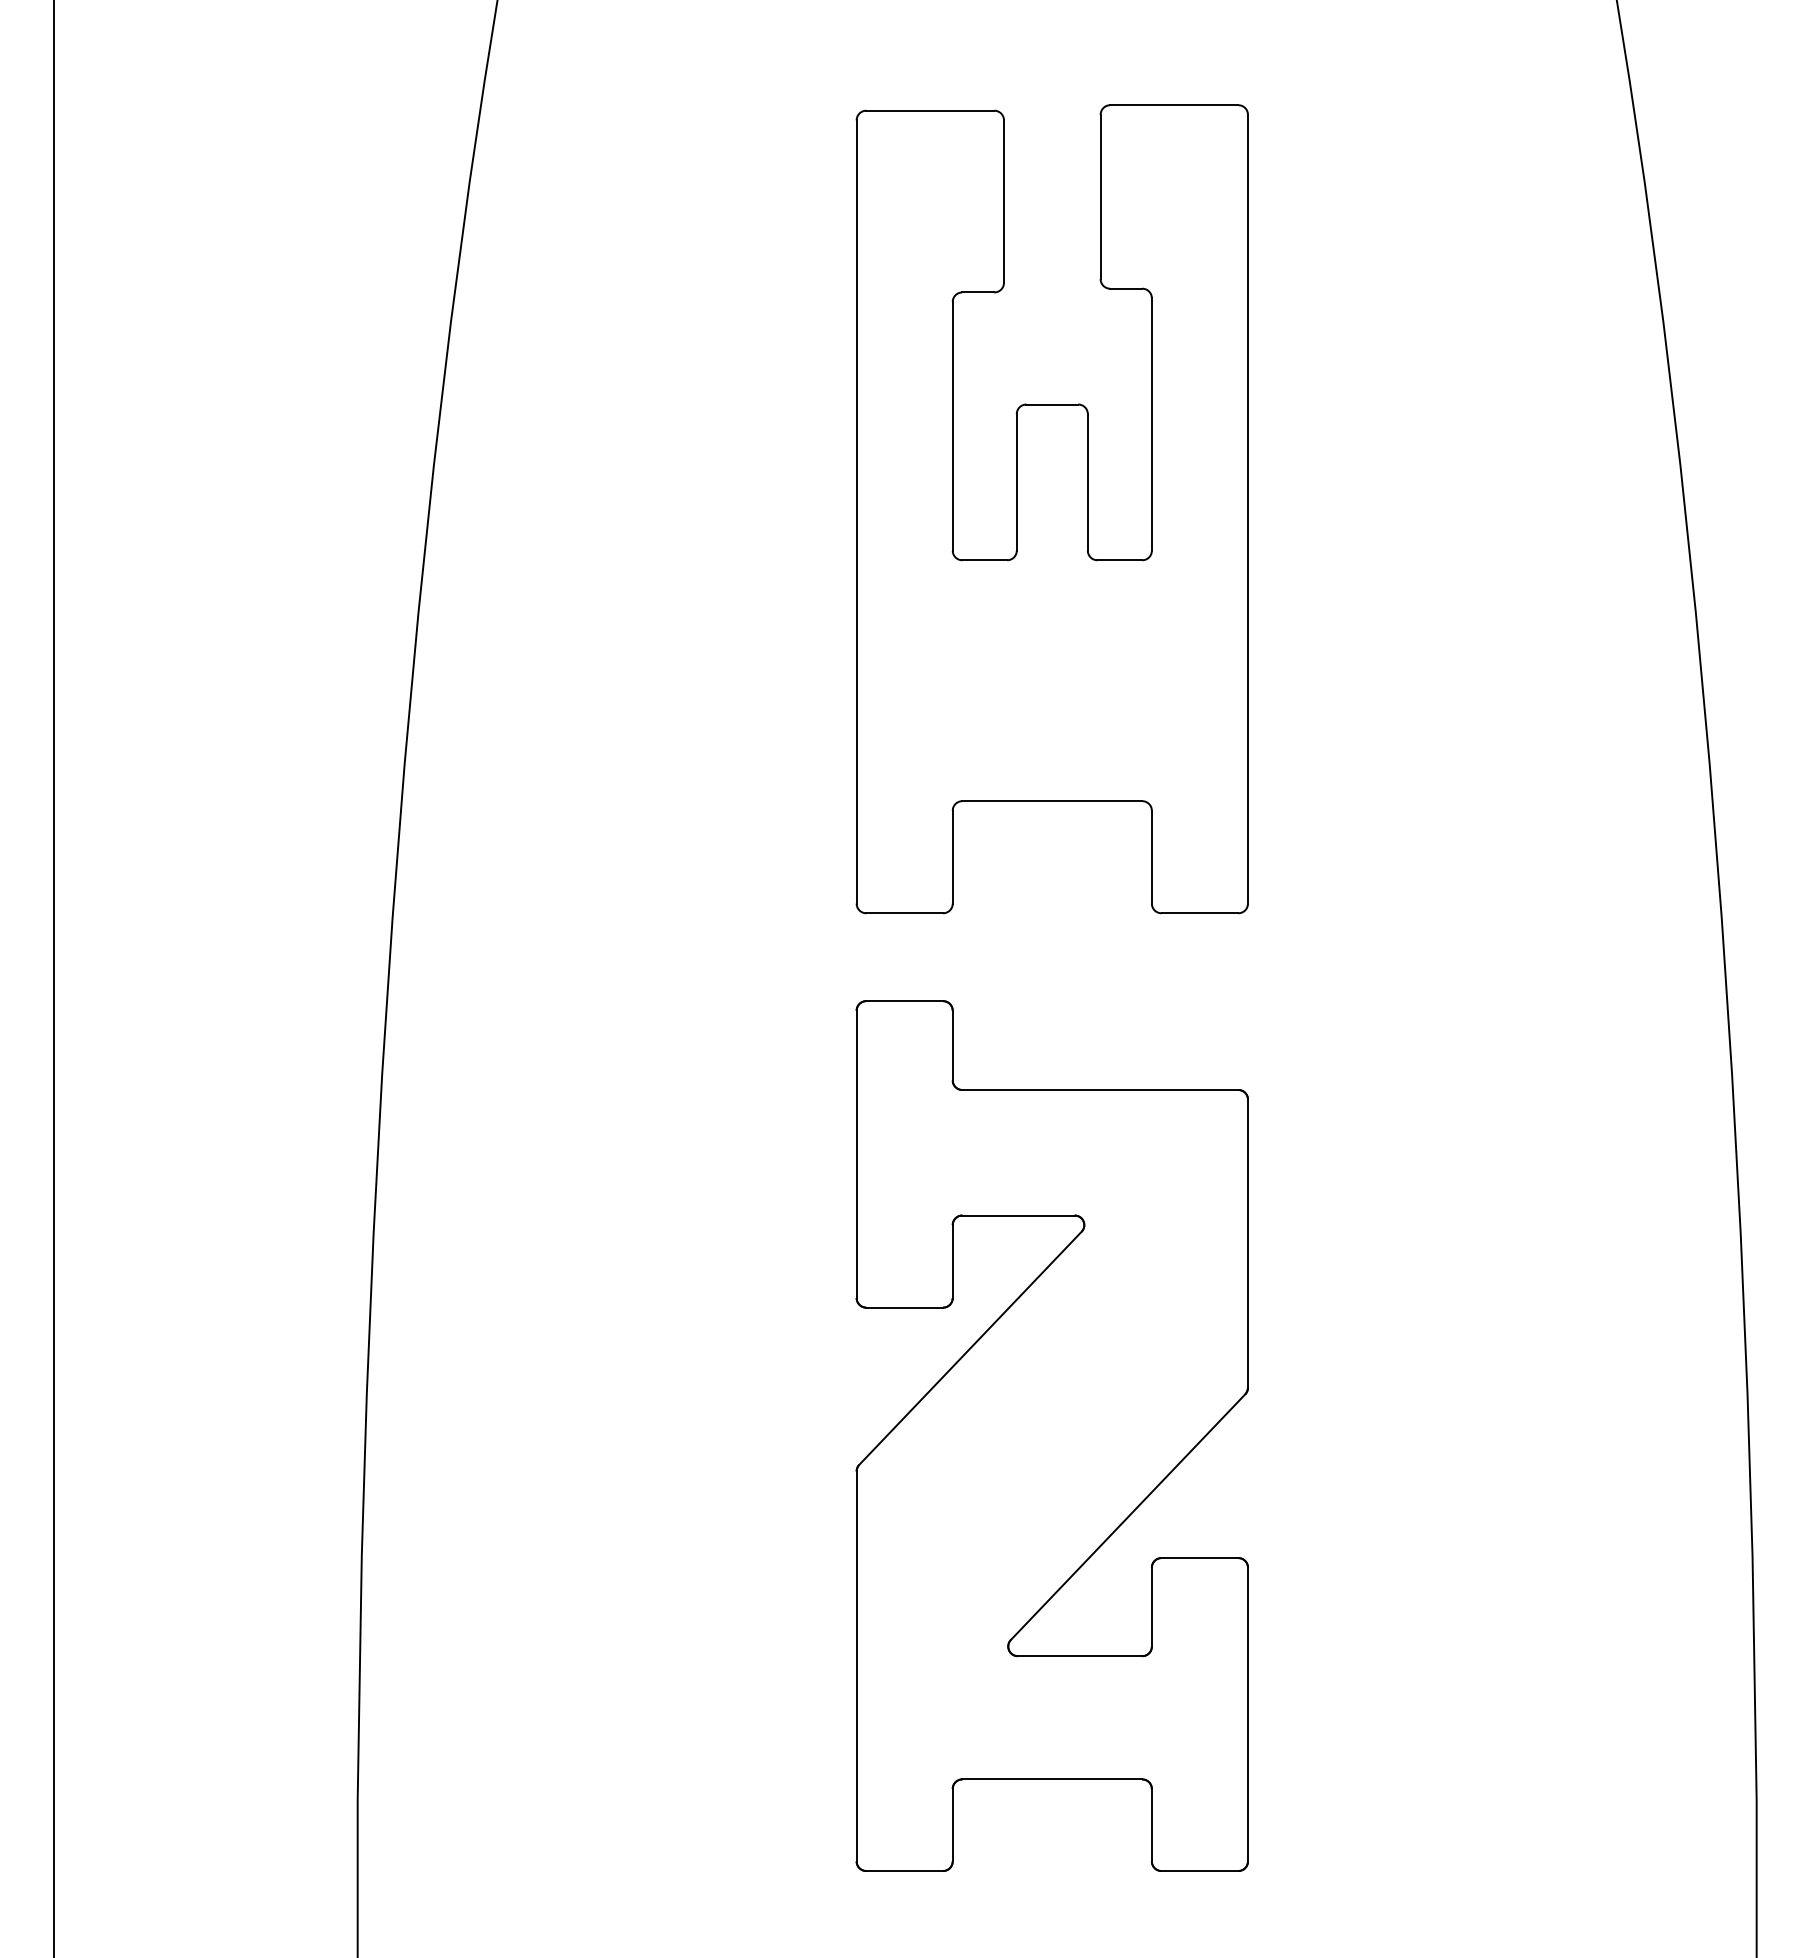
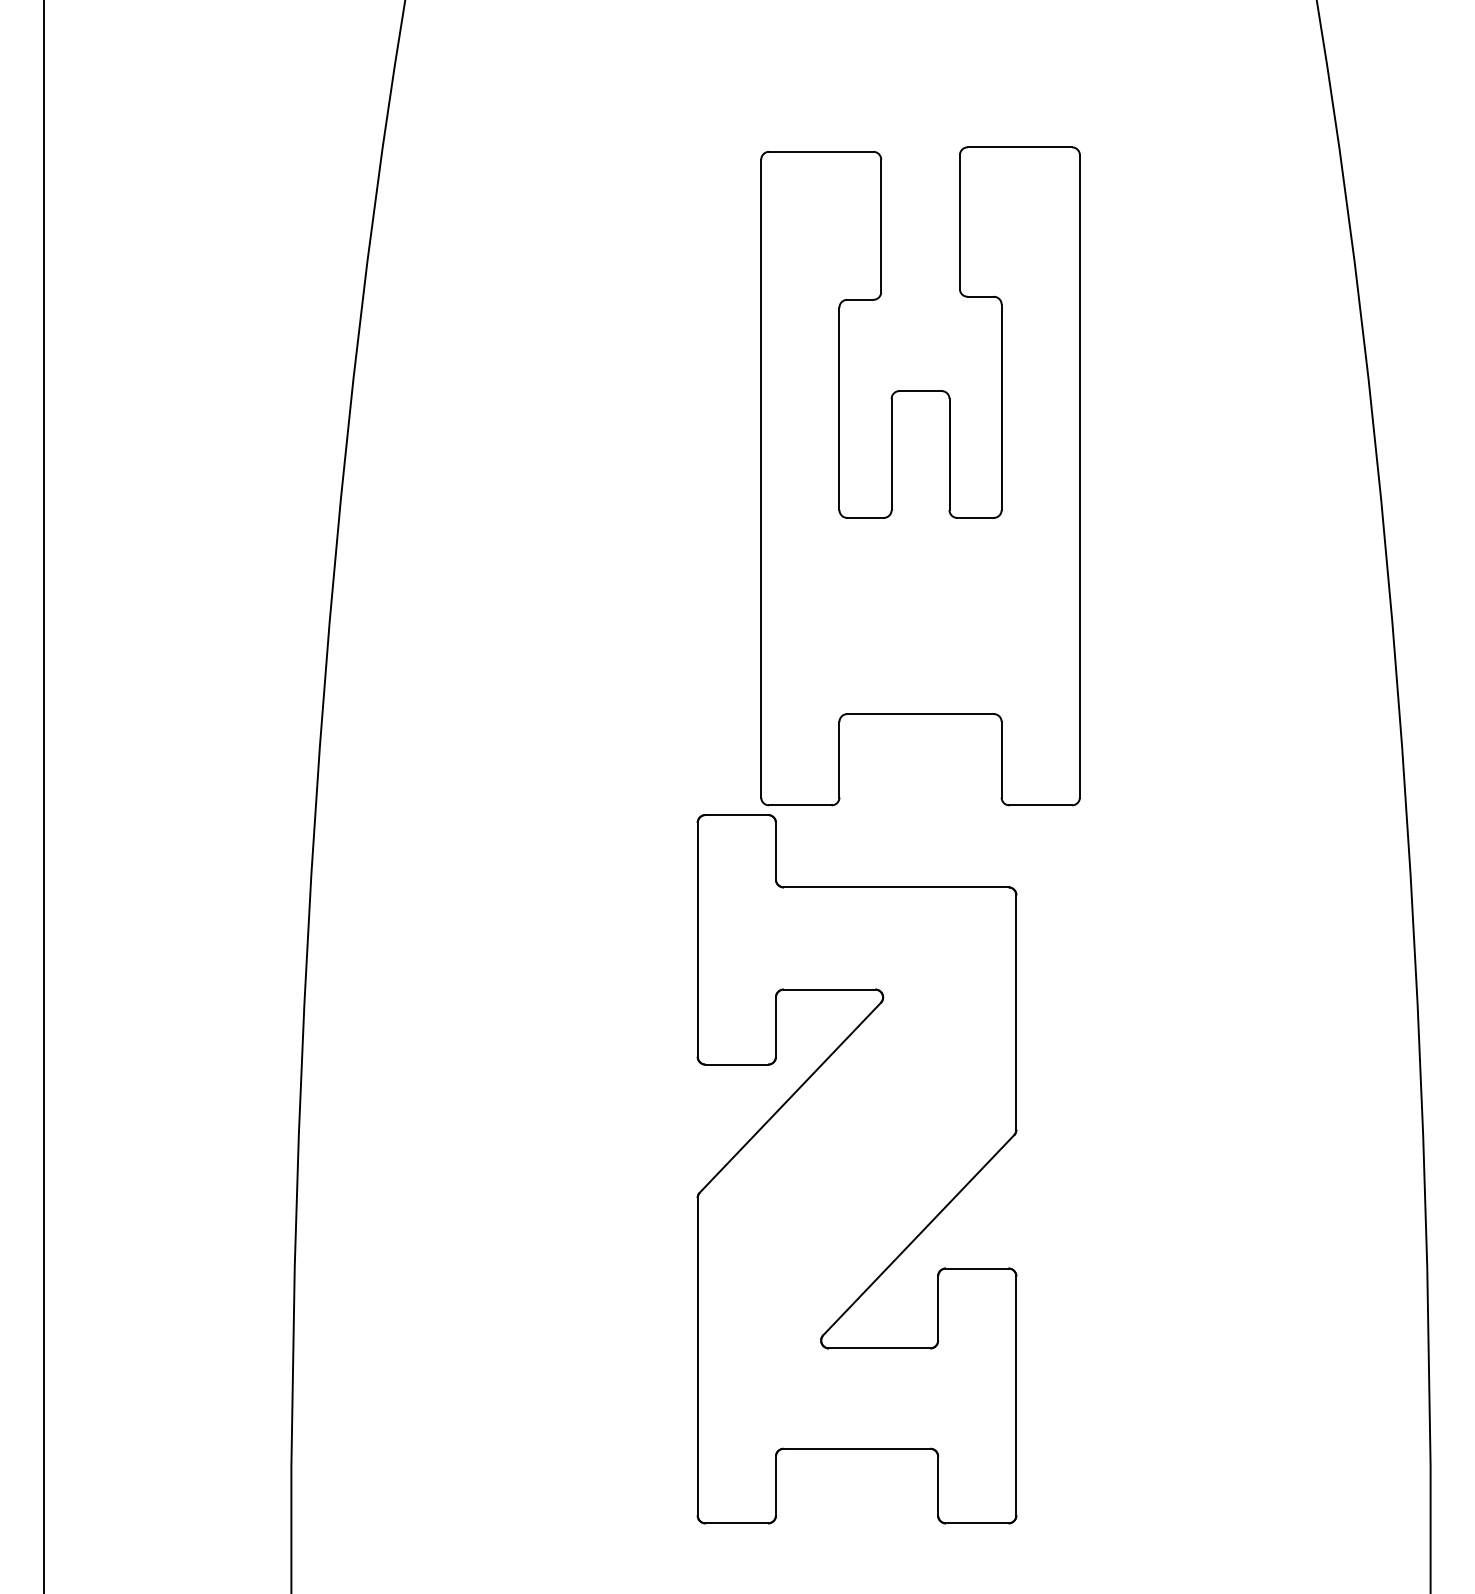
part: (1051, 509) -> (919, 476), moved

